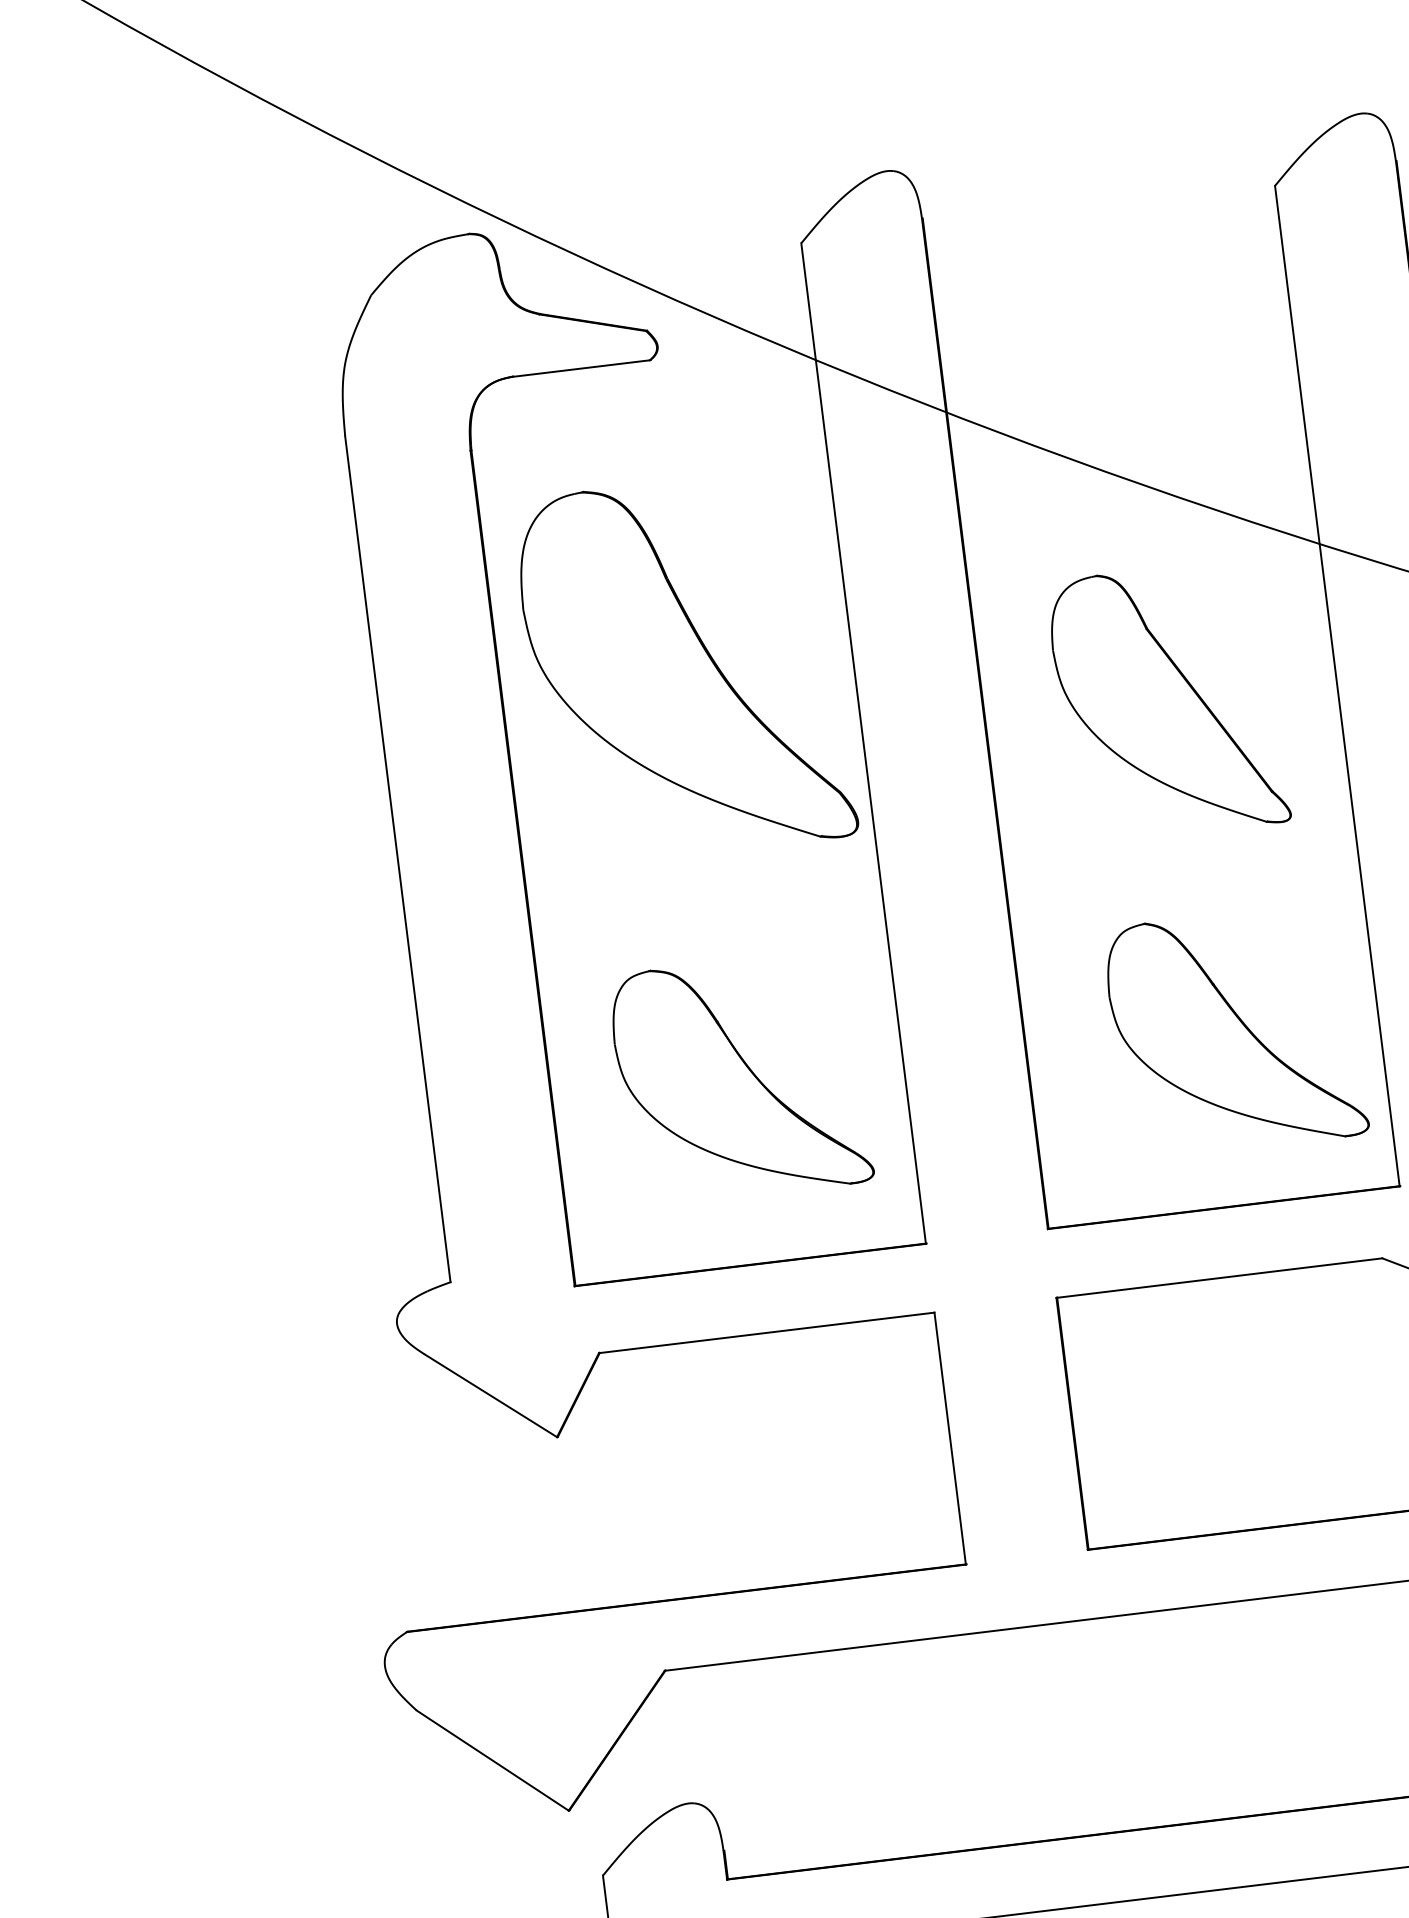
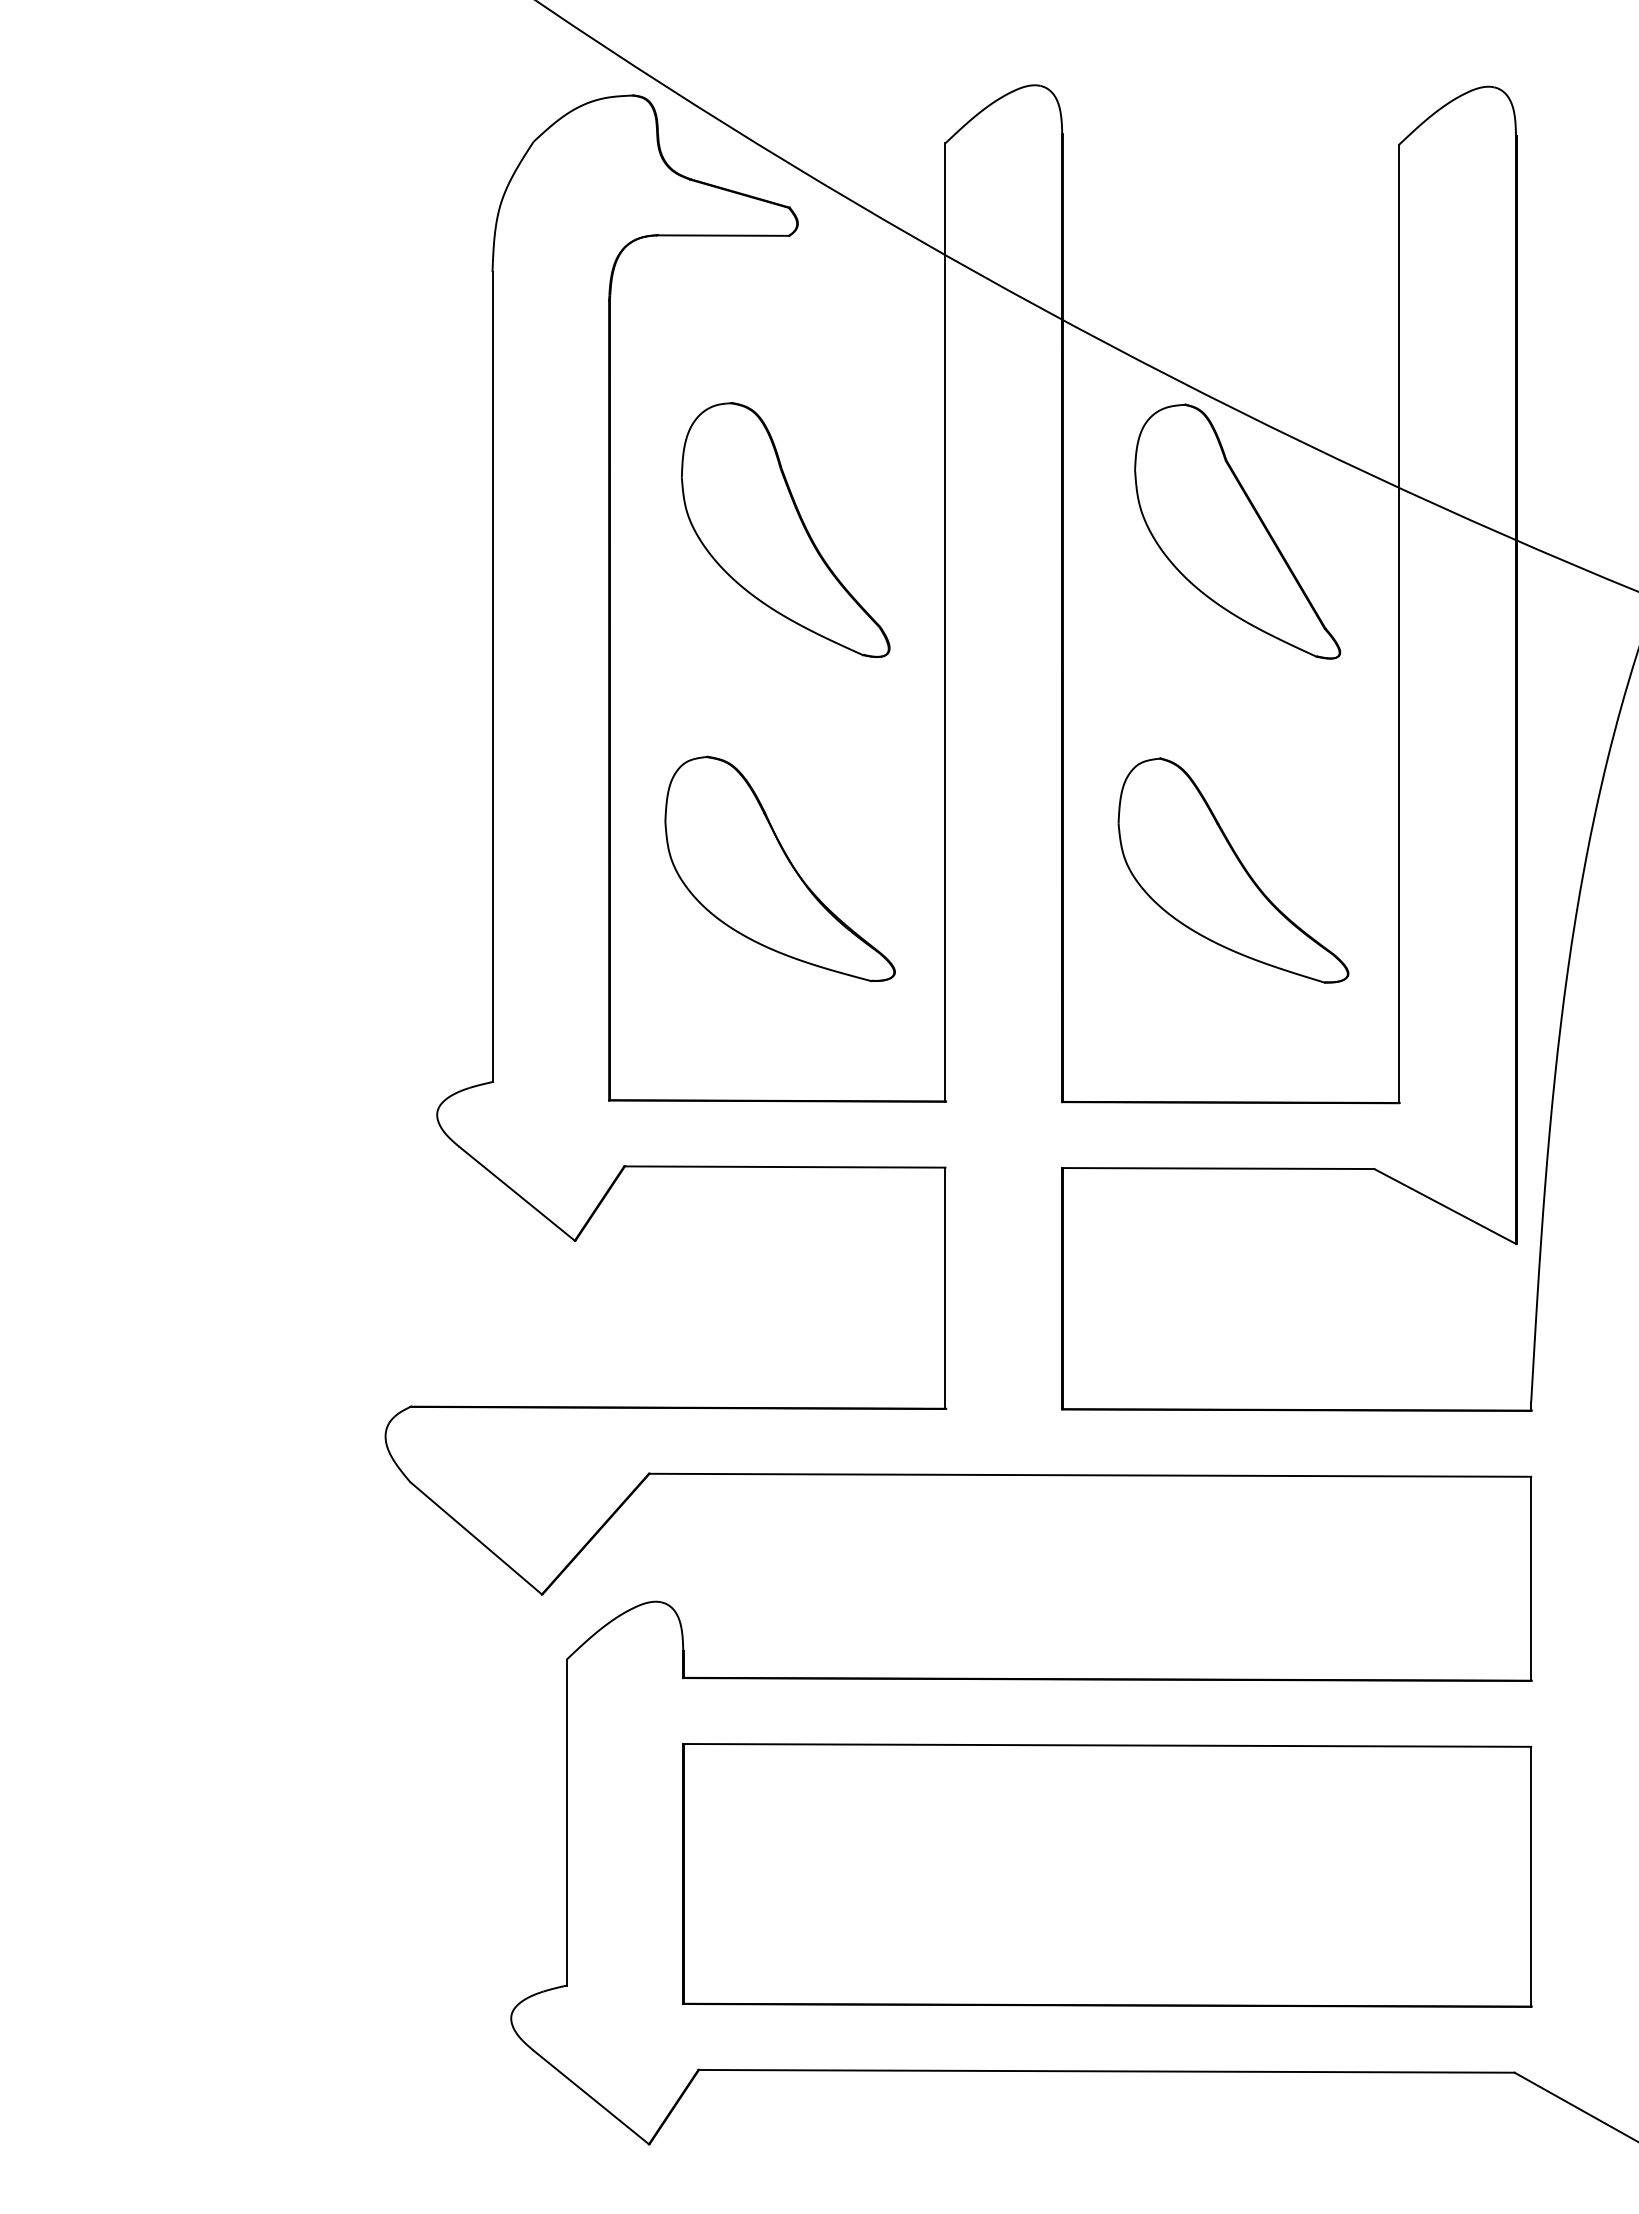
part: (684, 667) -> (785, 529), size x0.71
part: (1167, 701) -> (1237, 531), moved
part: (1235, 1031) -> (1233, 870), moved
part: (739, 1078) -> (779, 868), moved

